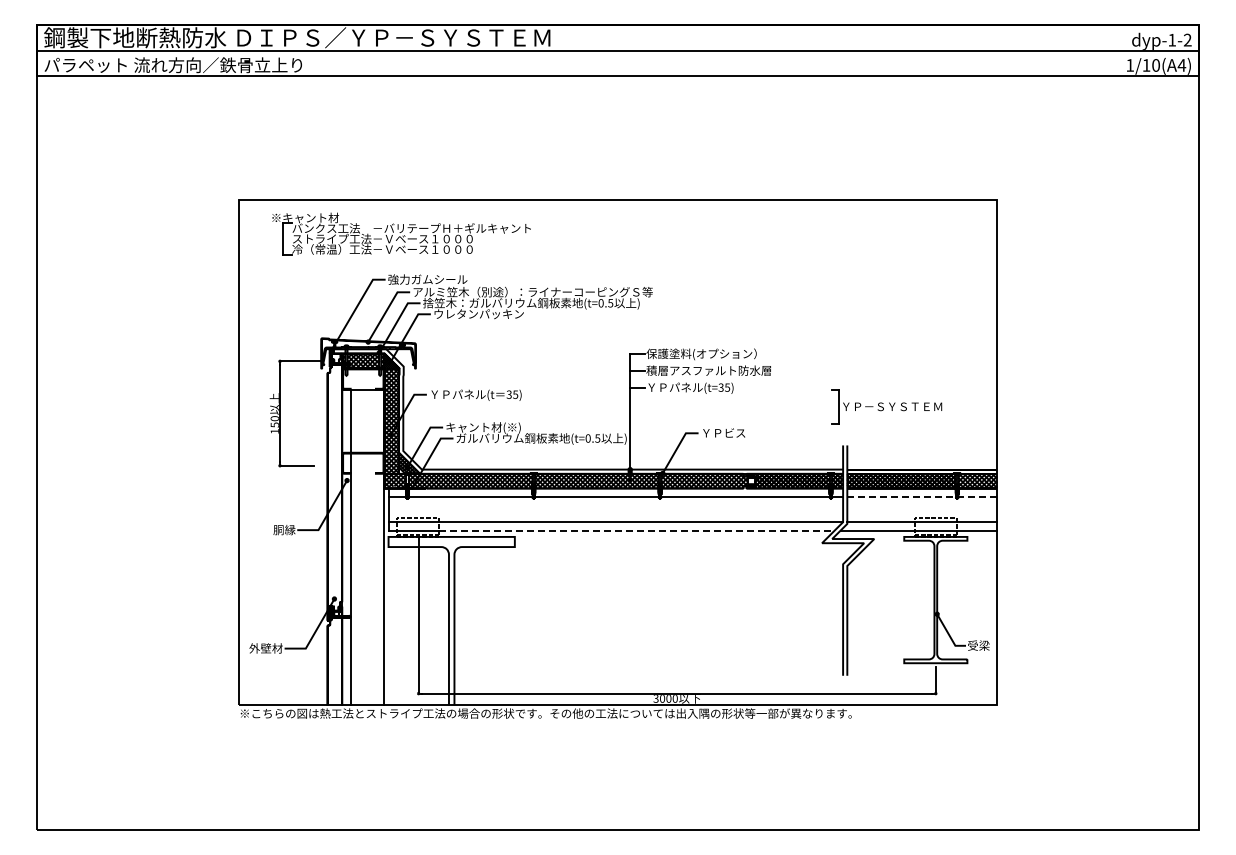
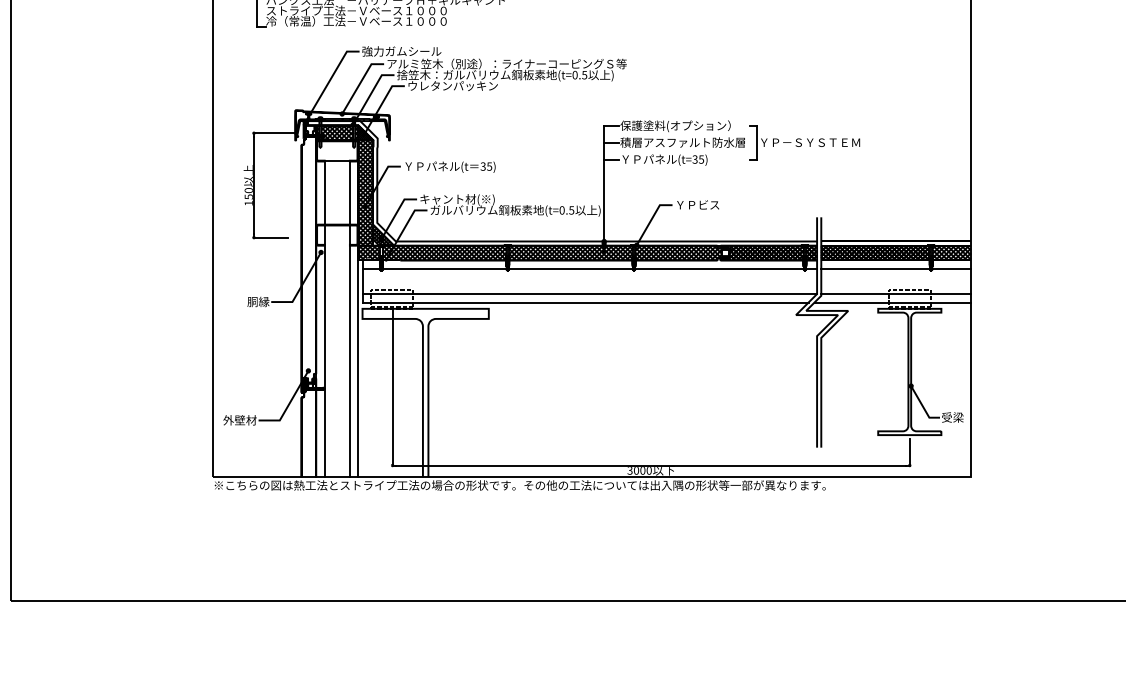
part: (886, 406) -> (804, 142), moved
line: (922, 496) -> (896, 268), dashed -> solid
line: (636, 530) -> (610, 302), dashed -> solid
line: (375, 547) -> (349, 319), added

